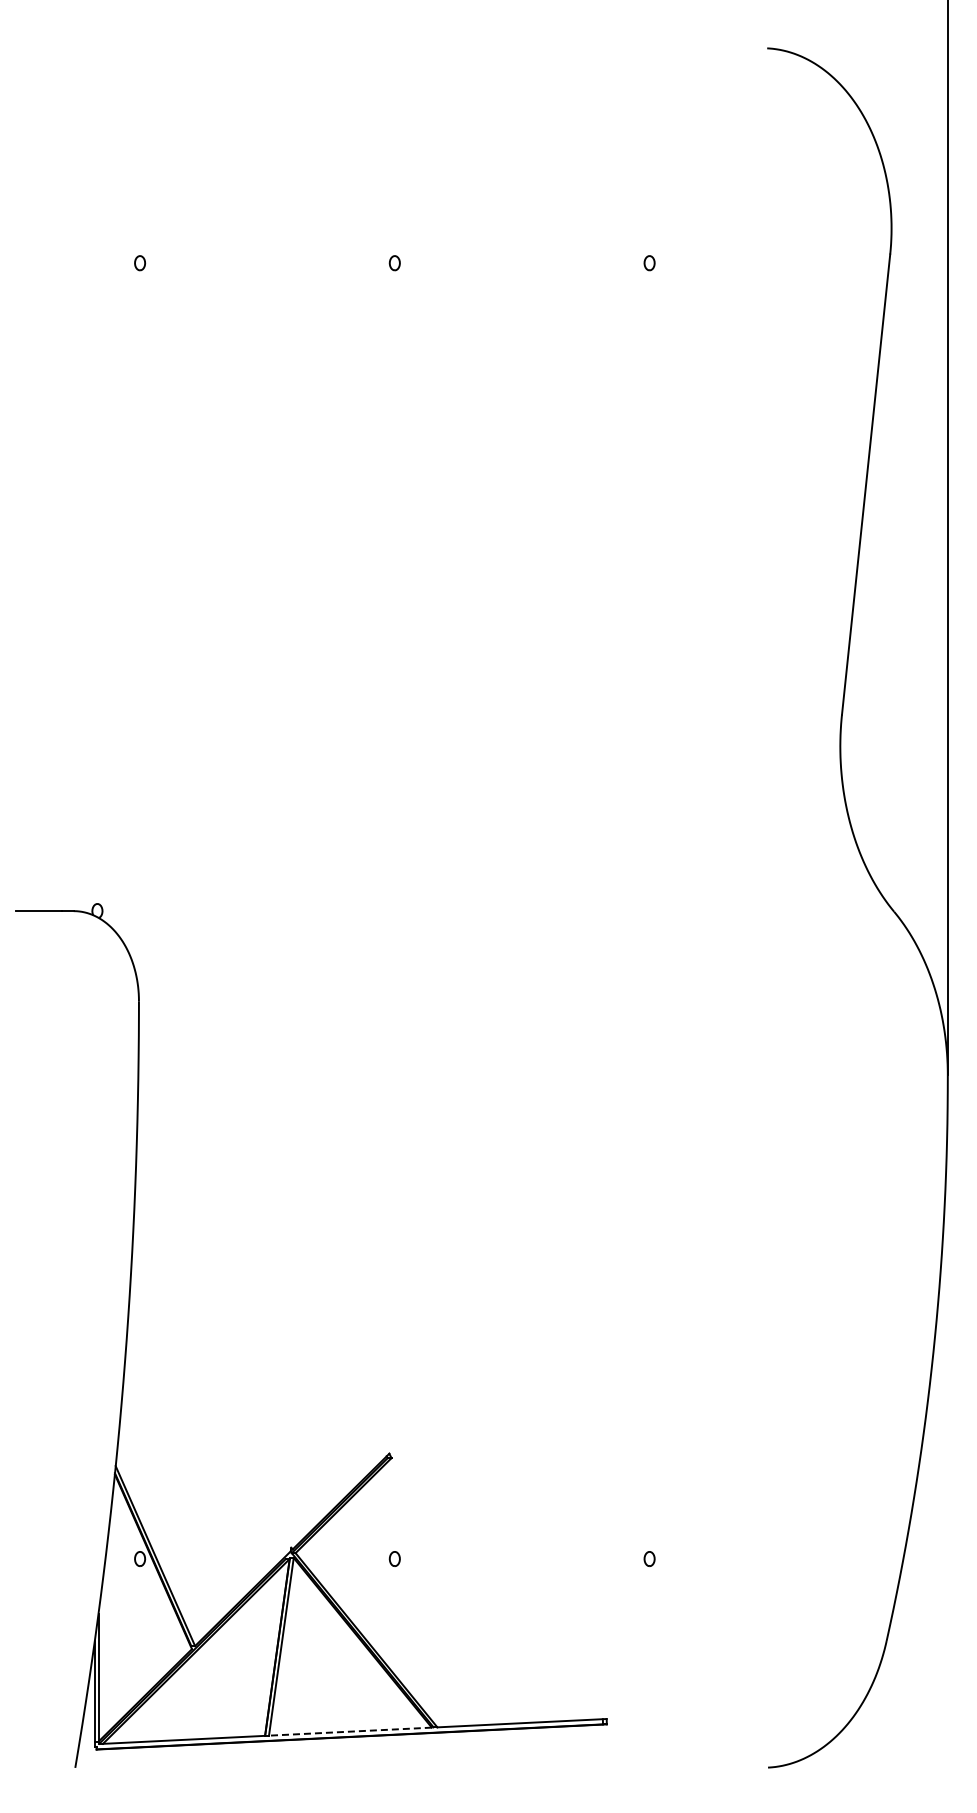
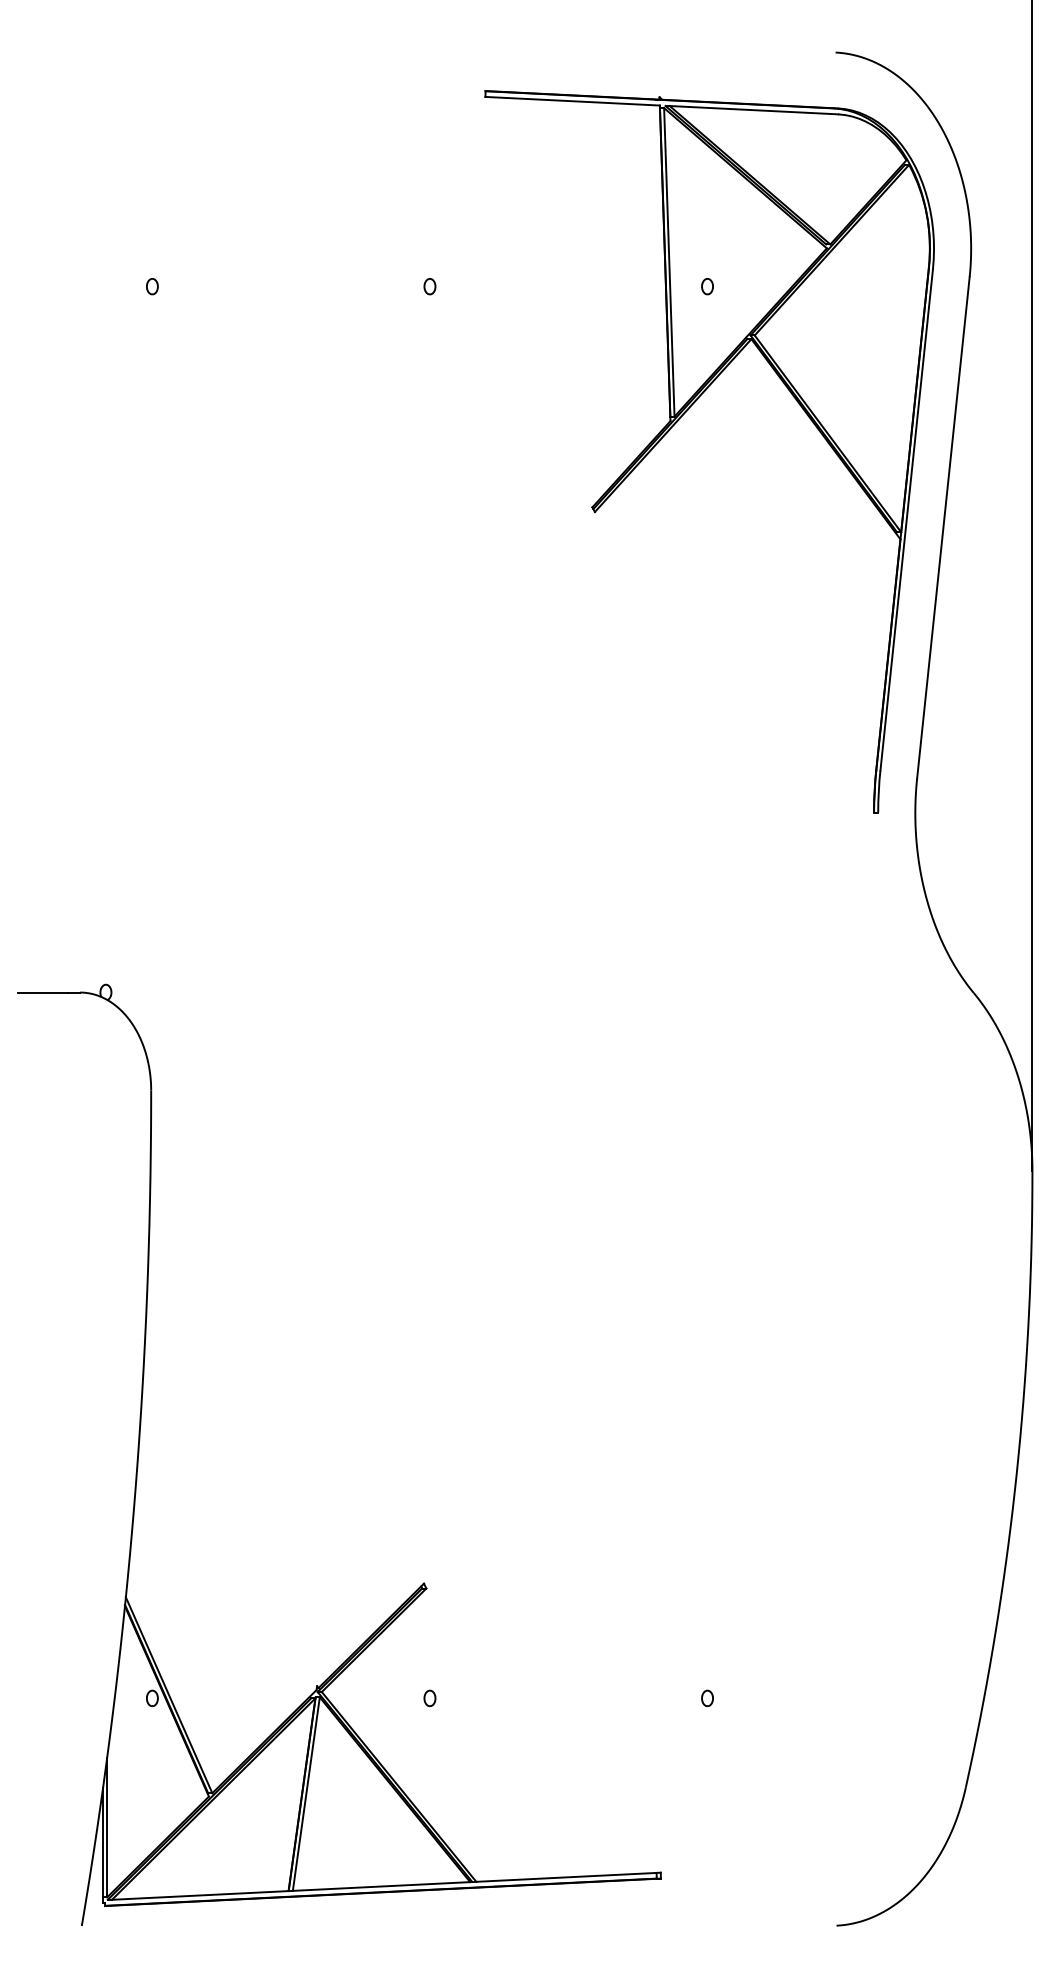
part: (623, 386) -> (679, 420), added
line: (349, 1731) -> (380, 1886), dashed -> solid

